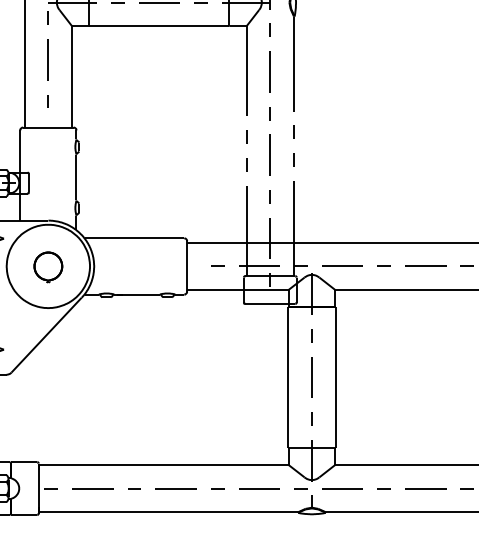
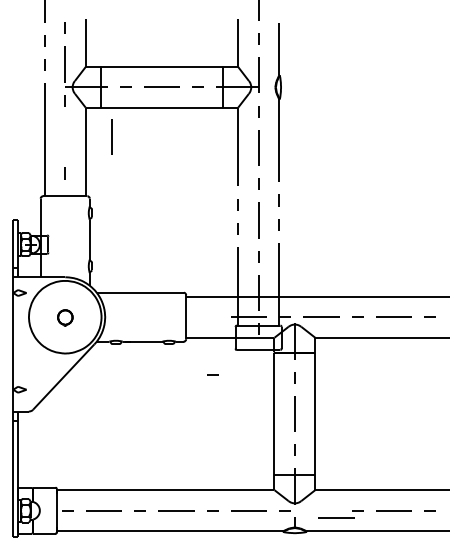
line: (47, 59) -> (111, 136), moved
line: (217, 265) -> (212, 374), moved
part: (48, 266) -> (65, 317), size x0.6
line: (342, 488) -> (336, 517), moved

